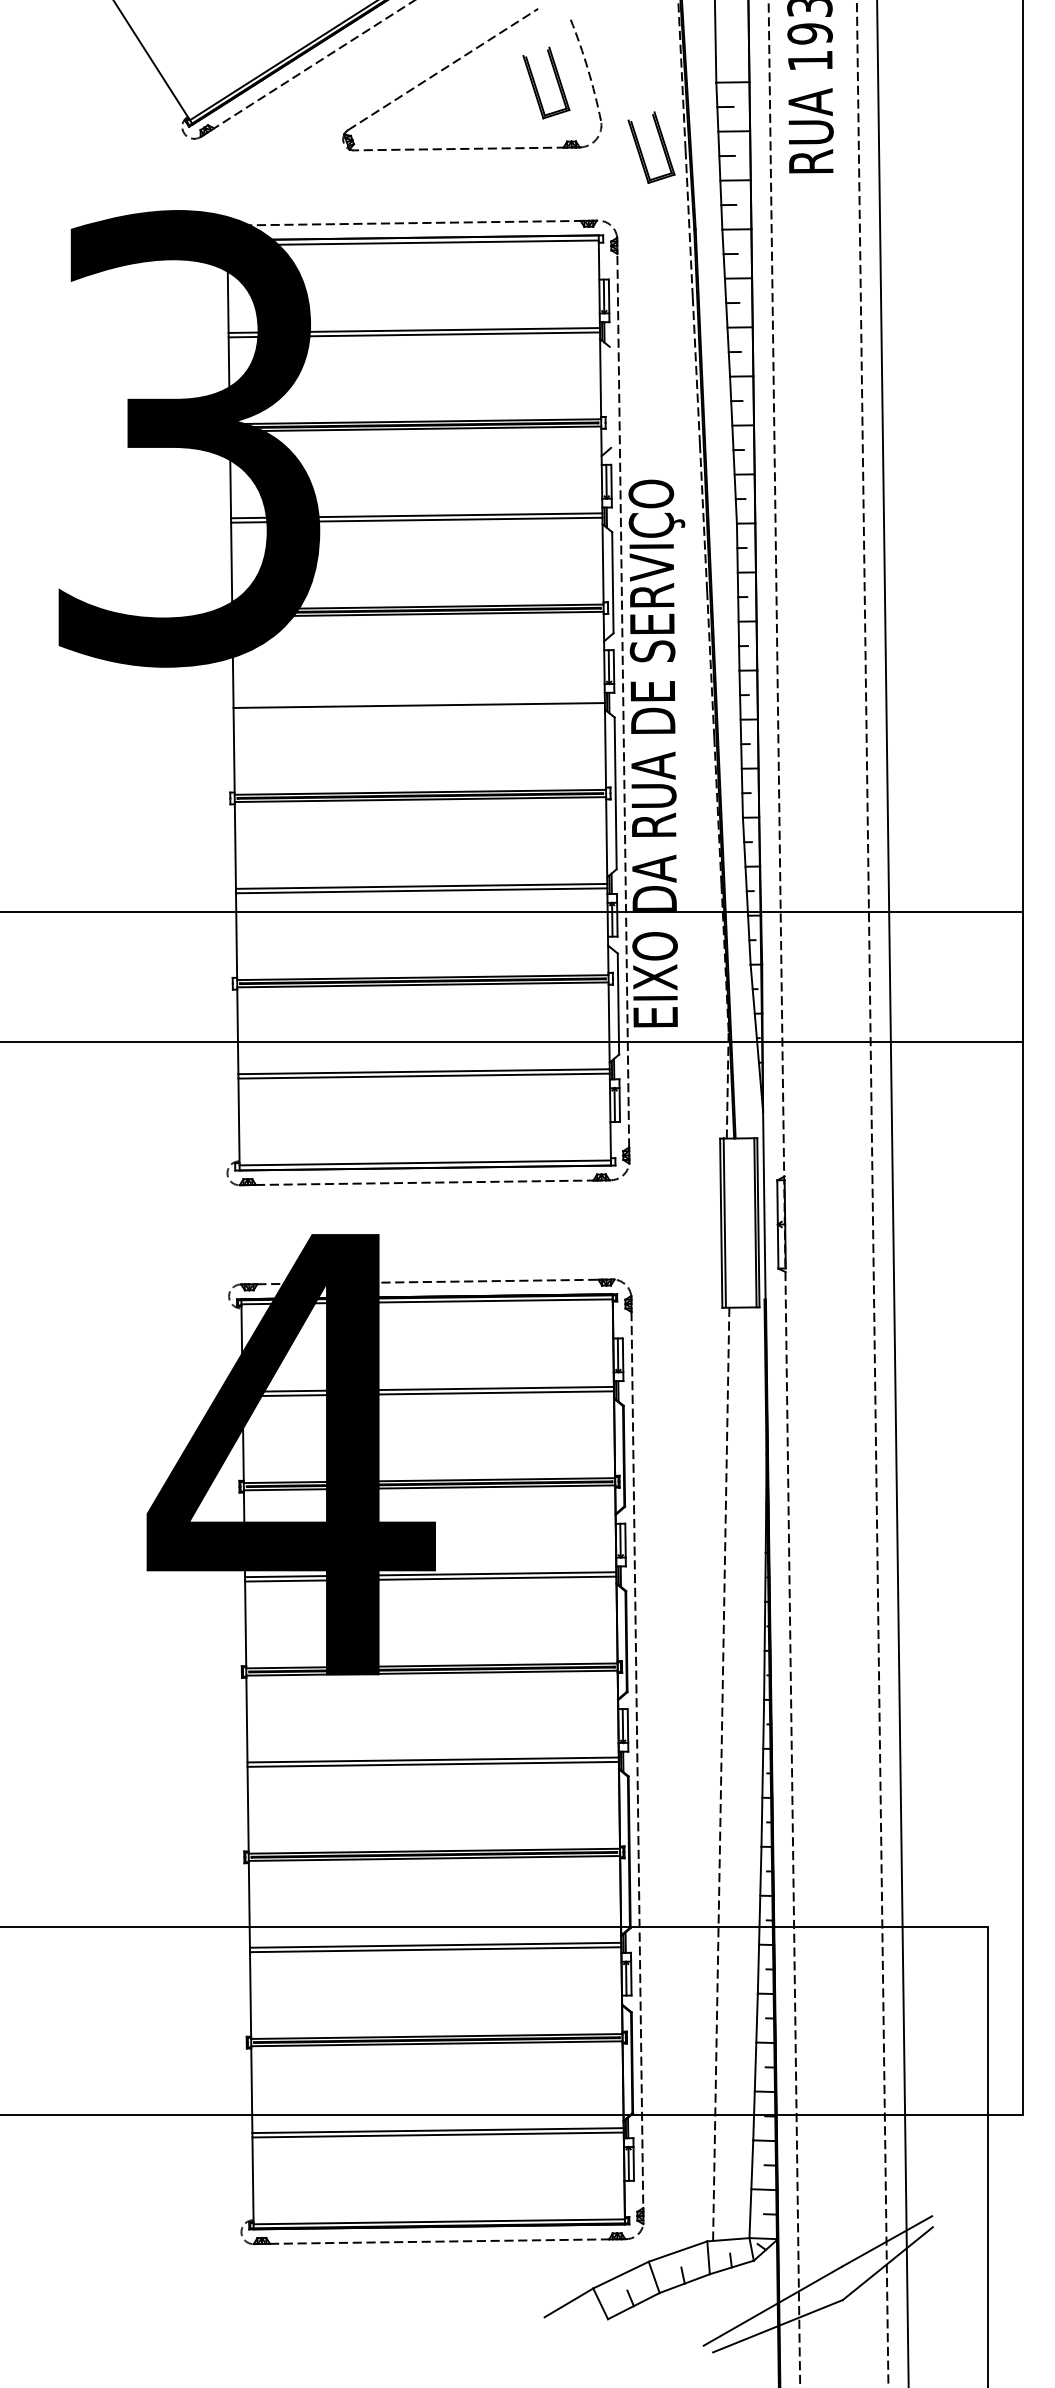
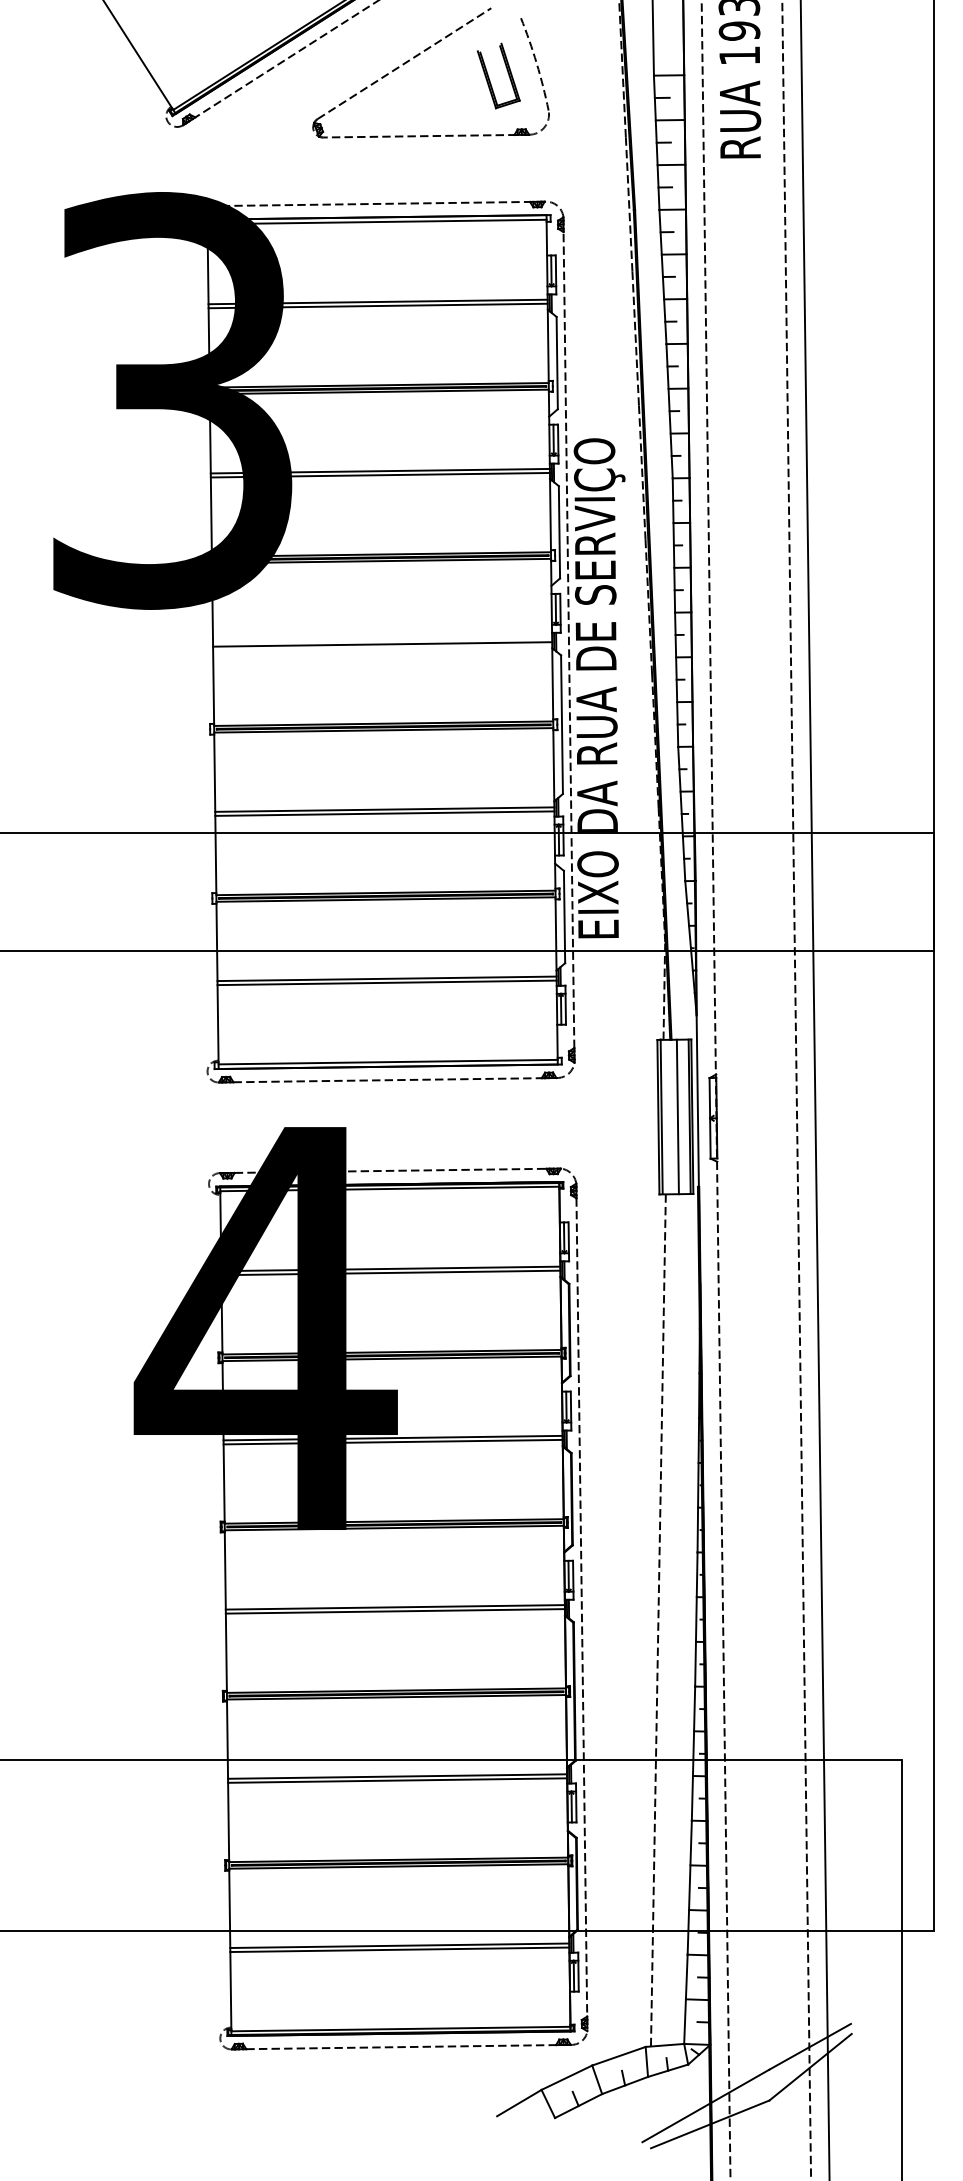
part: (641, 149) -> (585, 136), removed
line: (609, 396) -> (556, 362), added
line: (742, 1222) -> (677, 1116), added

